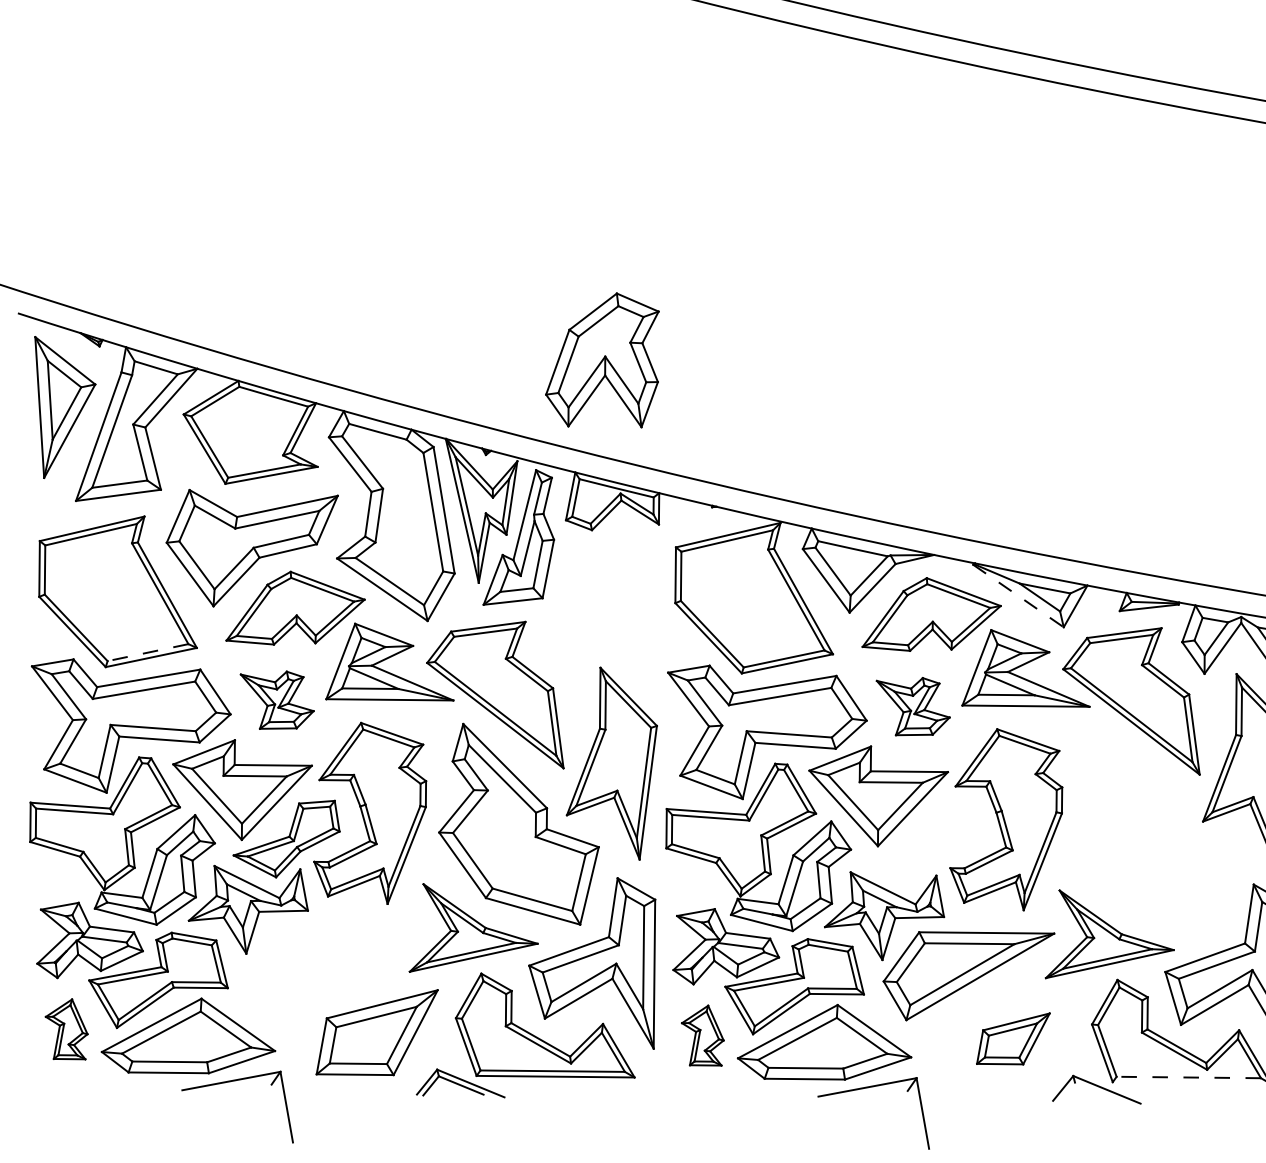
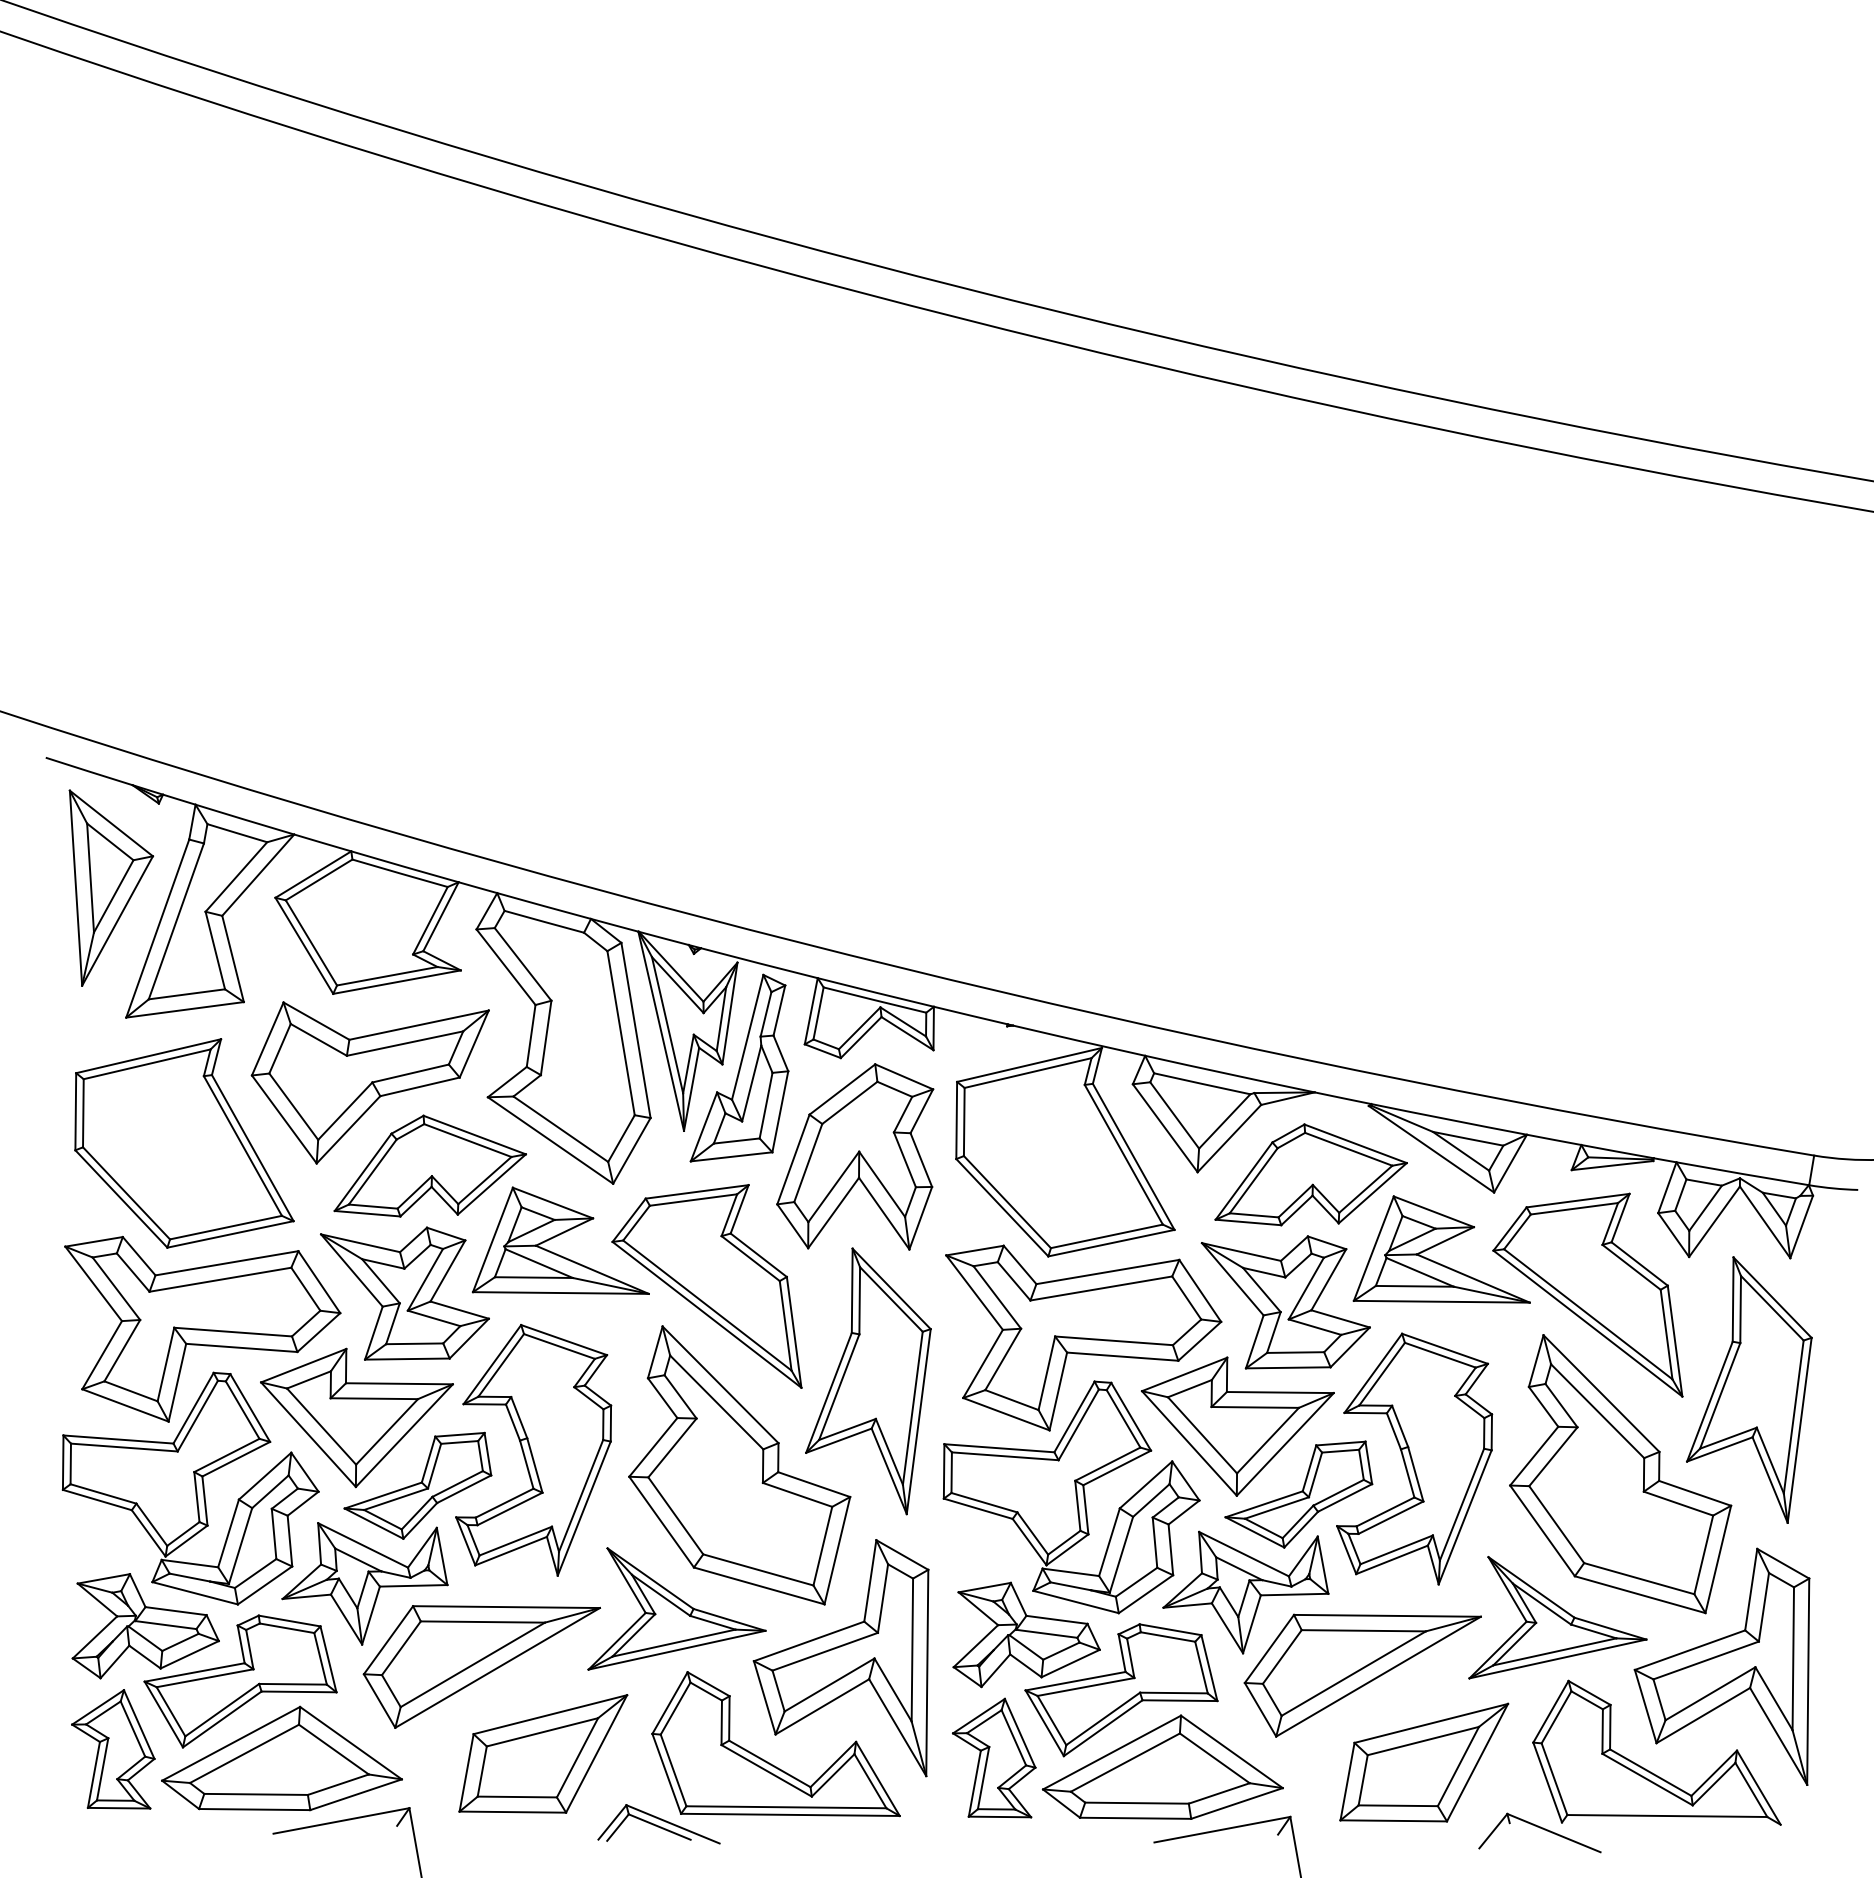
part: (602, 360) -> (855, 1156), moved
line: (1018, 596) -> (1431, 1149), dashed -> solid
line: (147, 652) -> (225, 1227), dashed -> solid
part: (276, 700) -> (404, 1293), size x1.67
part: (913, 706) -> (1285, 1302), size x1.67
part: (1155, 830) -> (1620, 1474), added
part: (922, 845) -> (1298, 1494), added
part: (332, 969) -> (481, 1666), added
part: (66, 1029) -> (113, 1749), size x1.43
part: (702, 1035) -> (994, 1757), size x1.43
part: (1013, 1038) -> (1424, 1762), size x1.67
line: (1188, 1077) -> (1667, 1816), dashed -> solid

